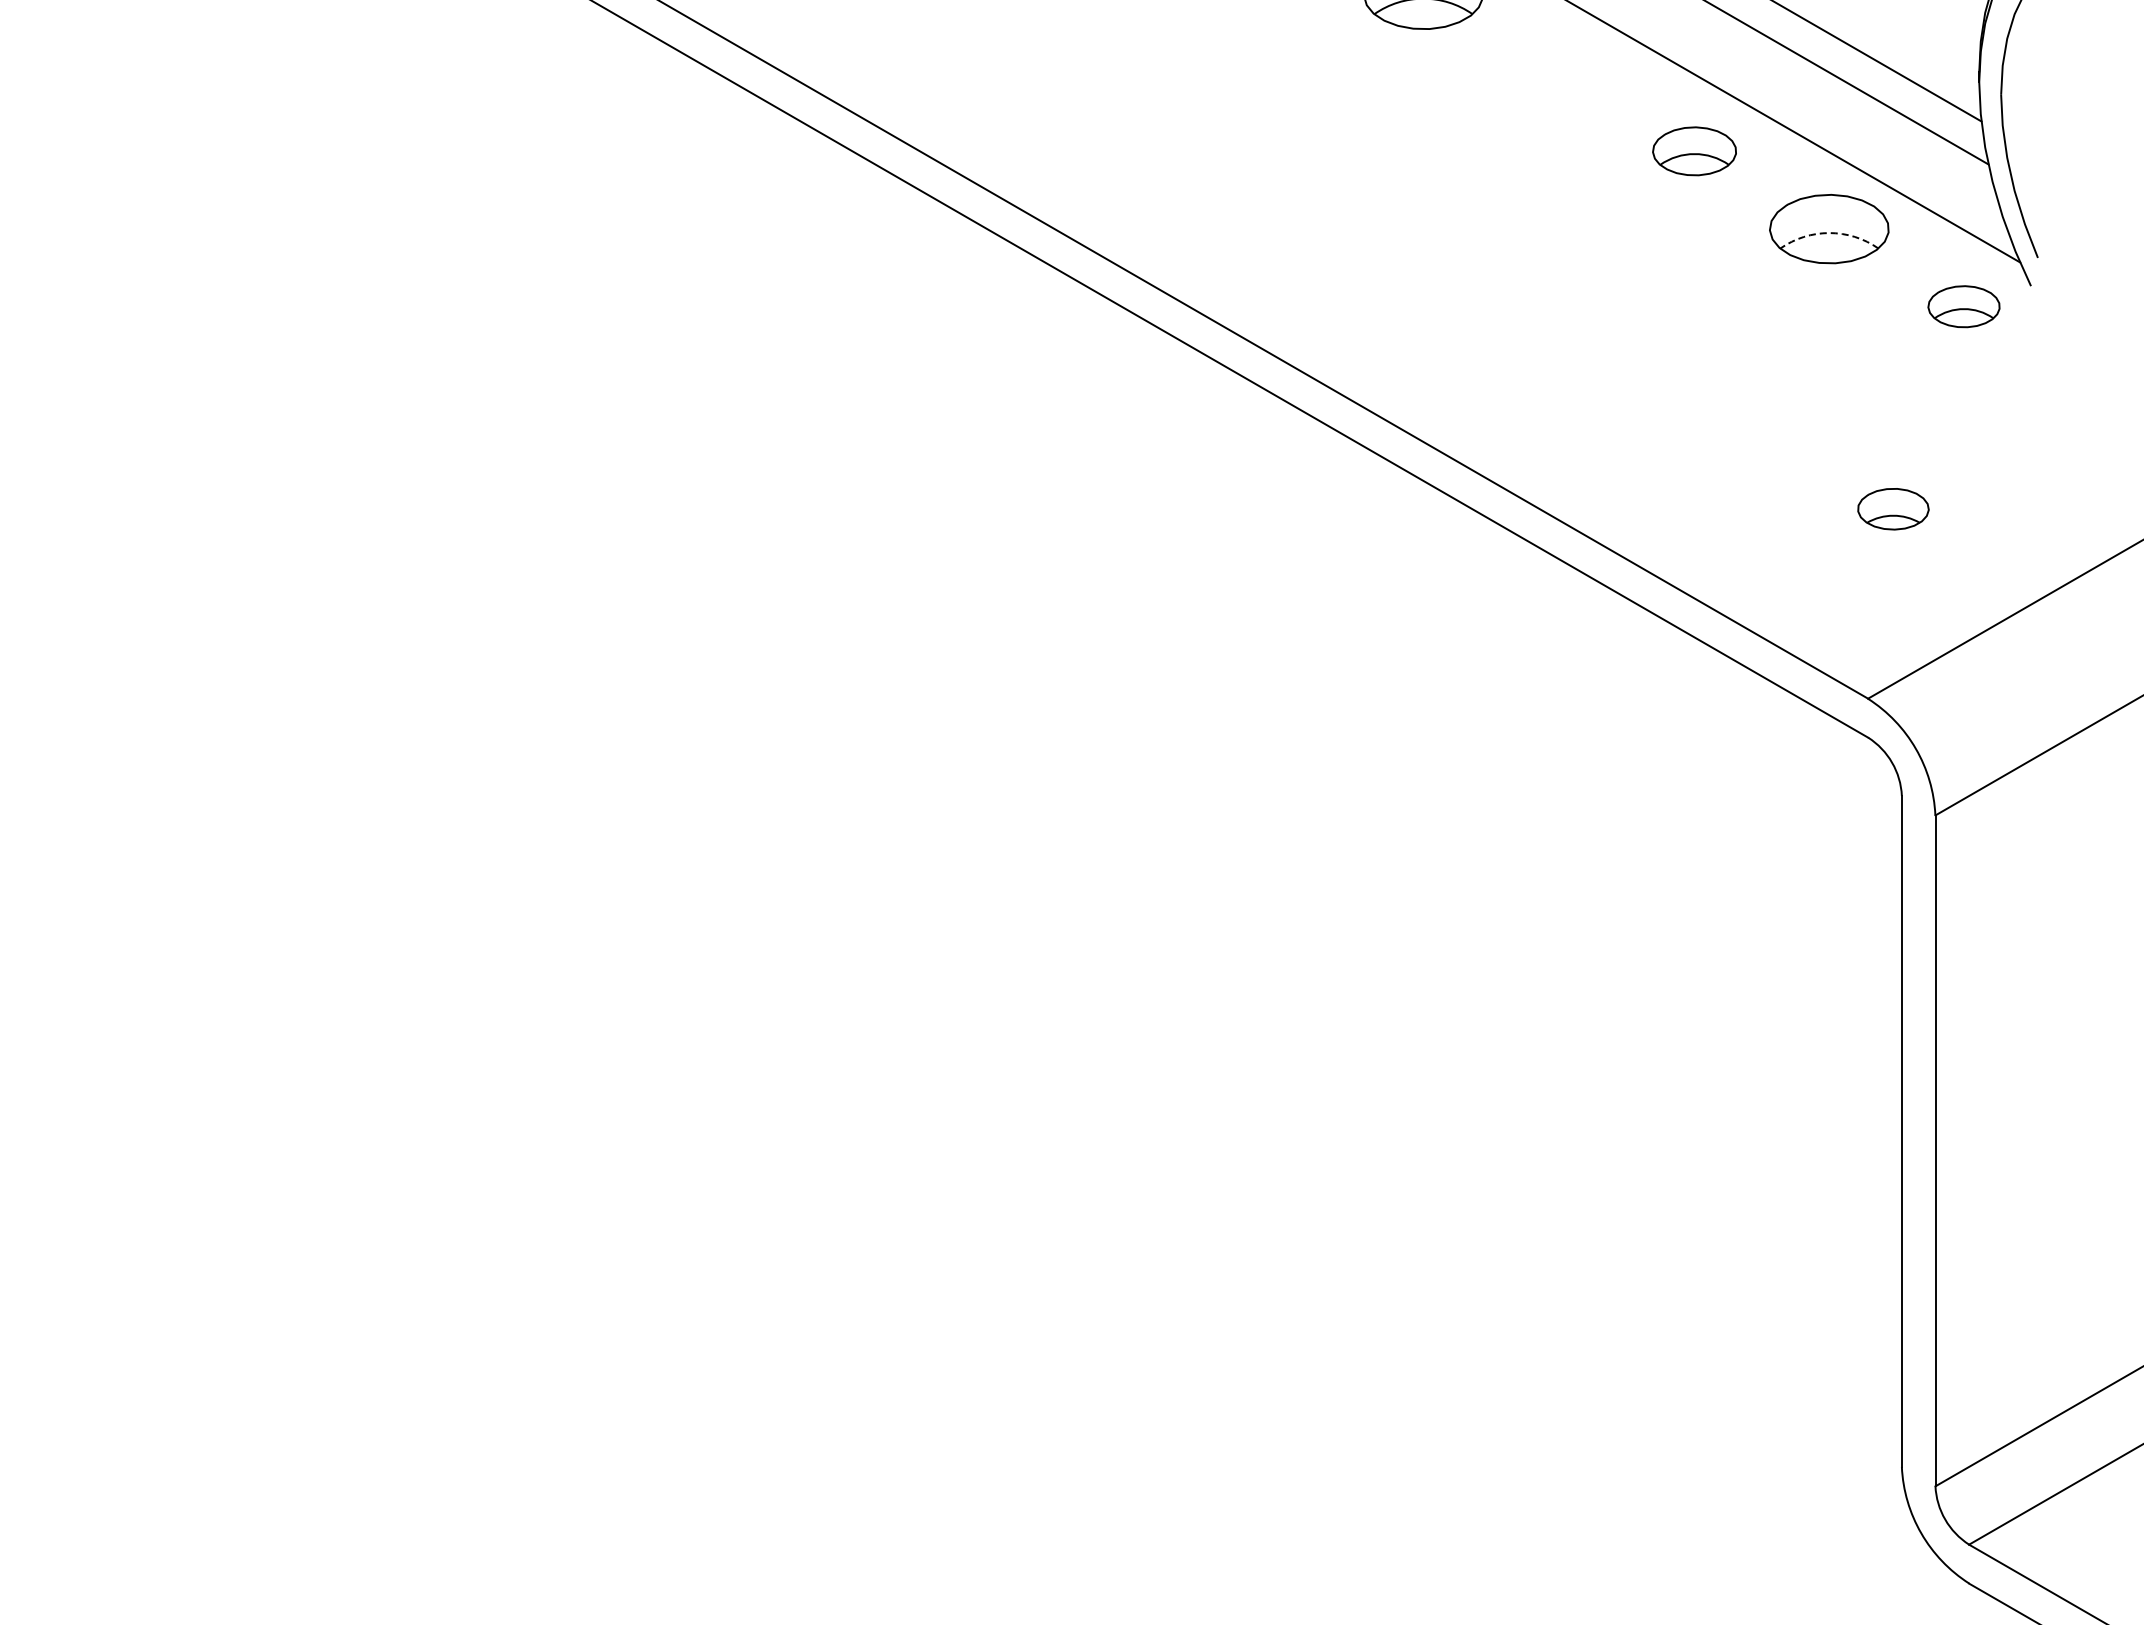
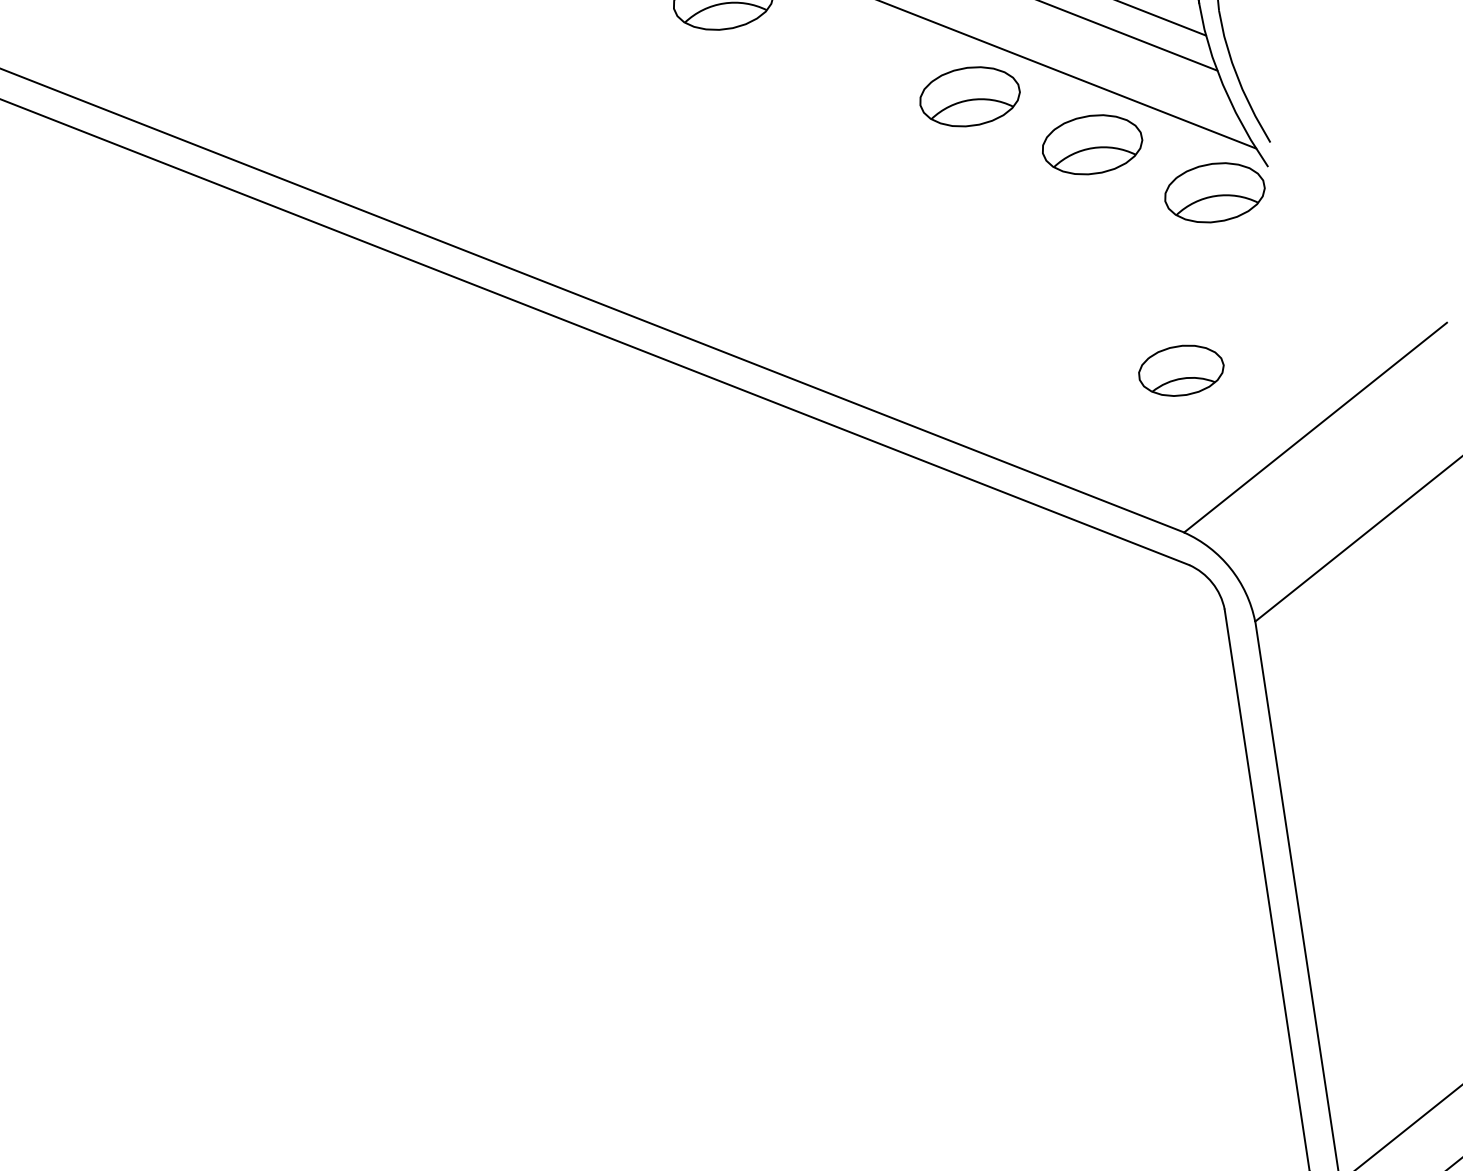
part: (1694, 151) -> (969, 96), size x1.43
arc: (1829, 233) -> (1093, 148), dashed -> solid
part: (1963, 306) -> (1214, 192), size x1.67
part: (1893, 509) -> (1181, 371), size x1.43

